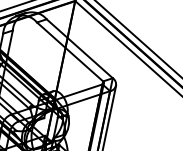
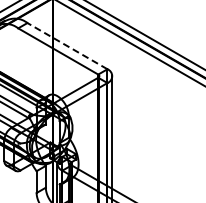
line: (79, 48) -> (67, 45), solid -> dashed

